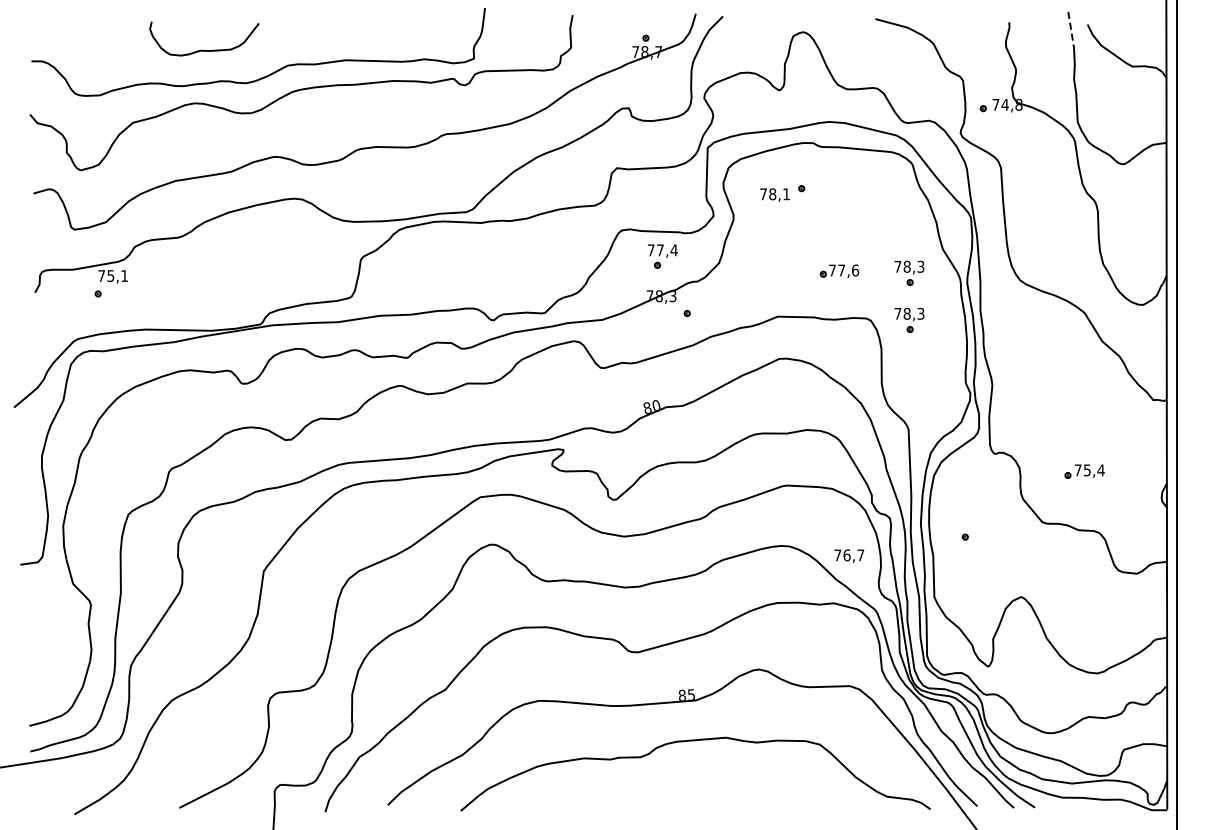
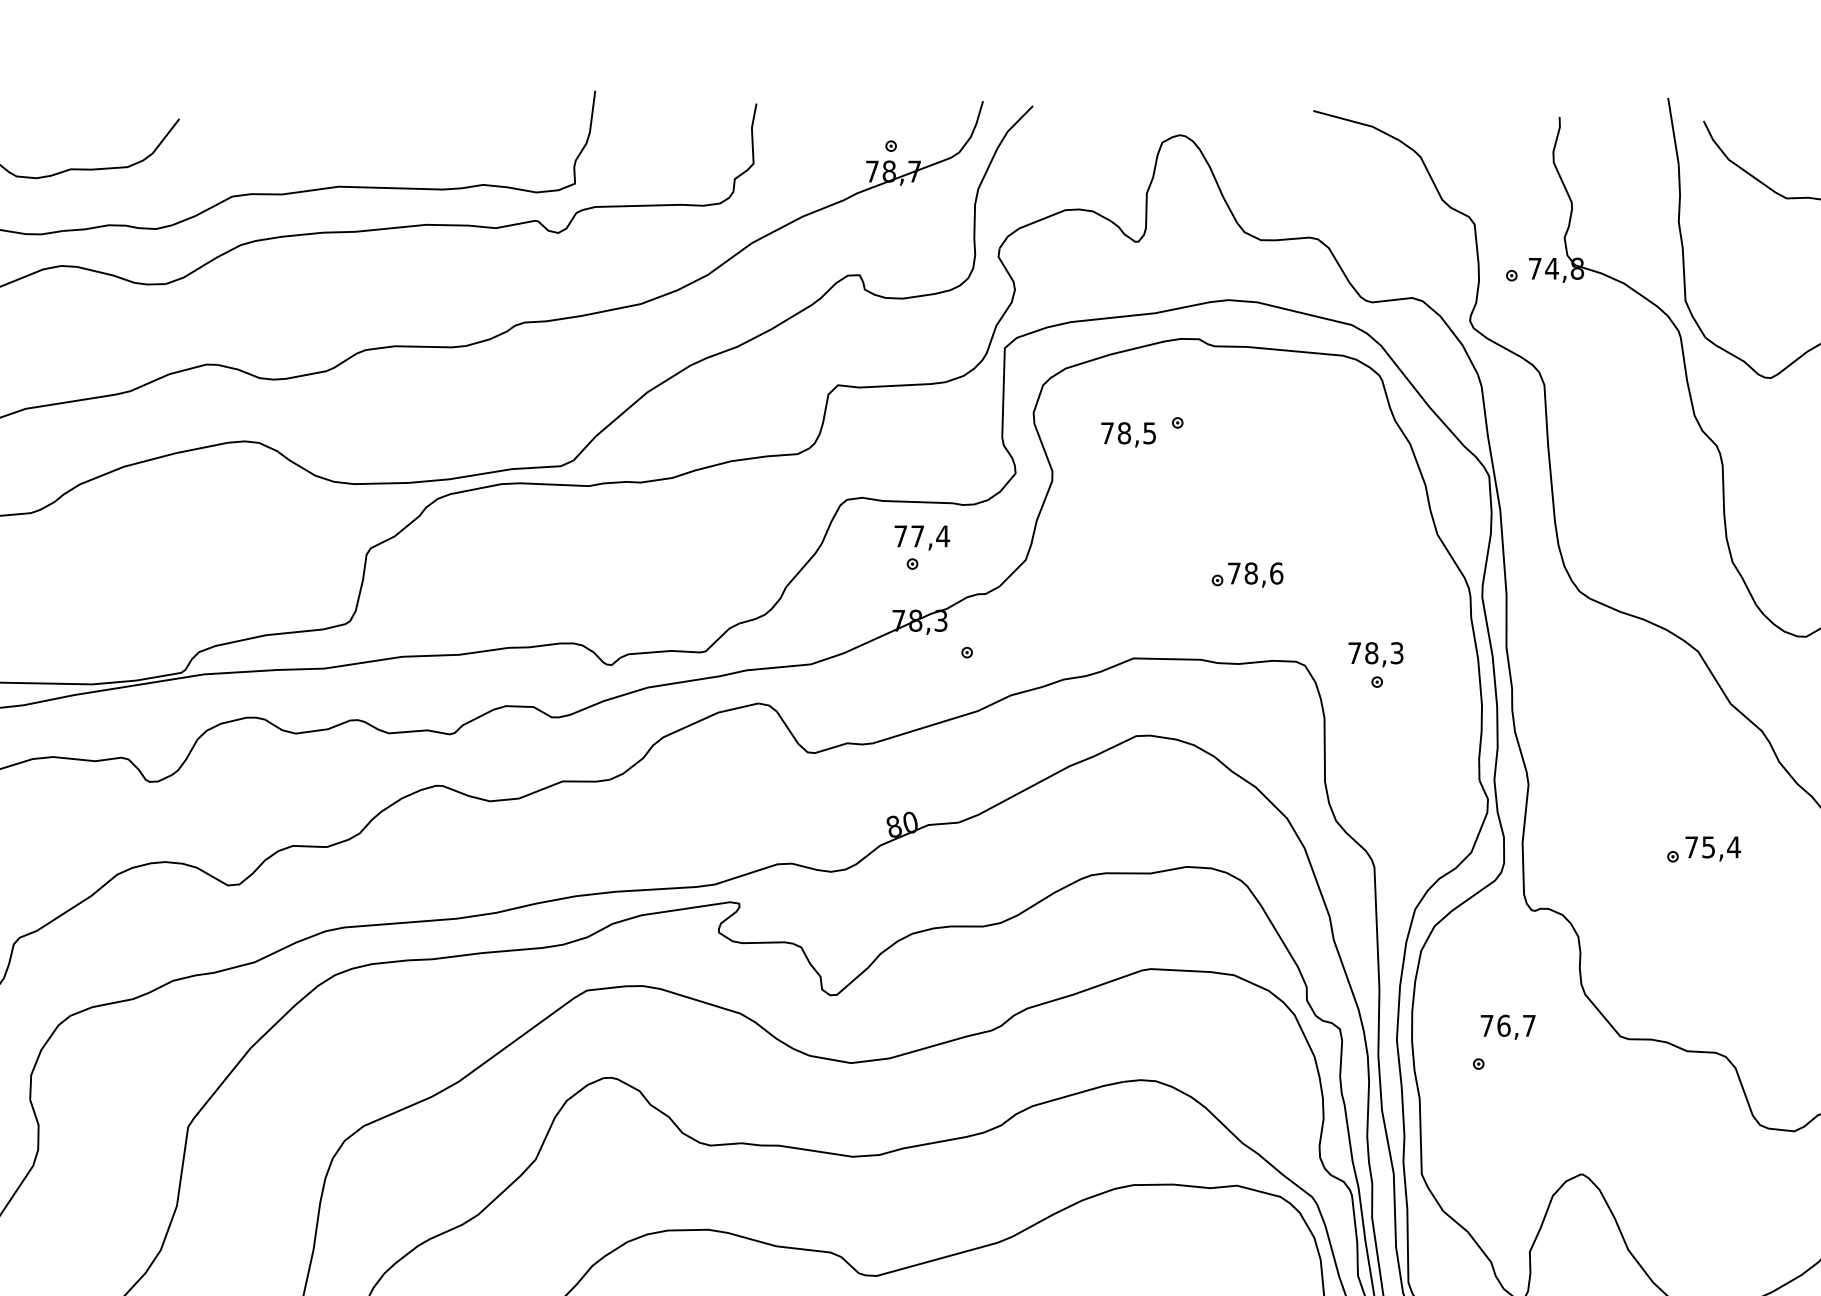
line: (1071, 30) -> (1674, 131), dashed -> solid
text: (786, 194) -> (1149, 433), 78,1 -> 78,5
text: (841, 270) -> (1250, 573), 77,6 -> 78,6
part: (909, 273) -> (1376, 578), removed
part: (1084, 471) -> (1703, 849), moved
text: (849, 555) -> (1508, 1026), moved

